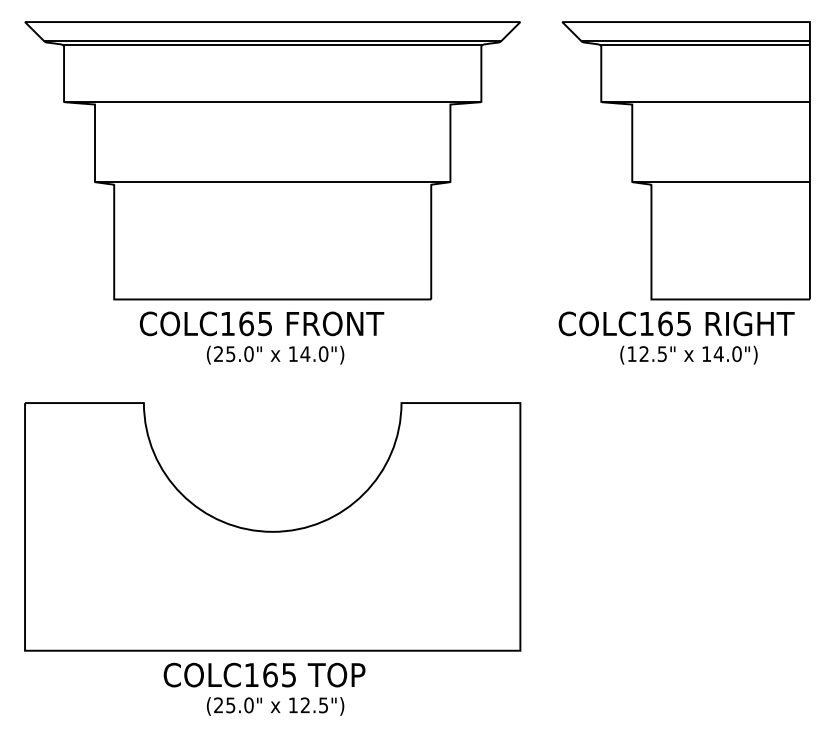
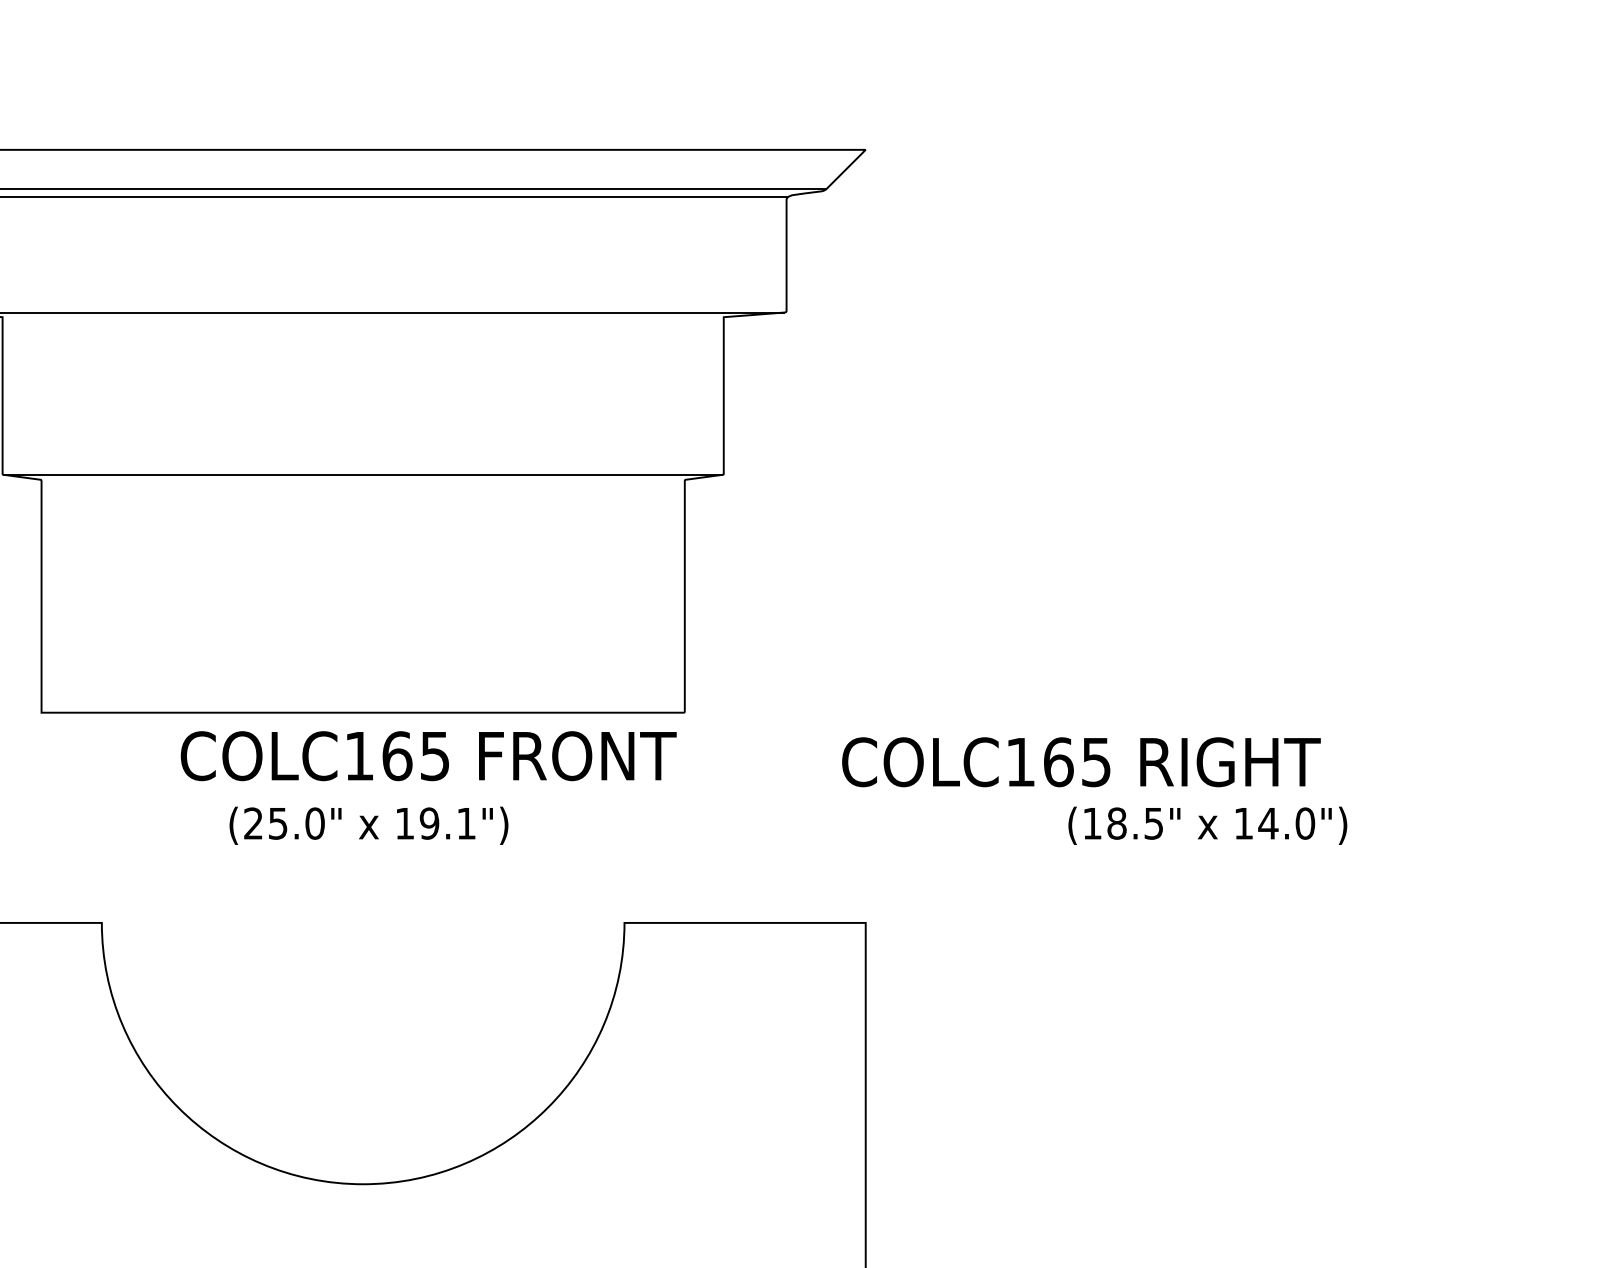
part: (685, 160) -> (1200, 430), removed
text: (261, 323) -> (427, 755), moved
text: (676, 323) -> (1081, 761), moved
text: (314, 354) -> (447, 824), 14.0") -> 19.1")
text: (643, 354) -> (1115, 824), (12.5" -> (18.5"

